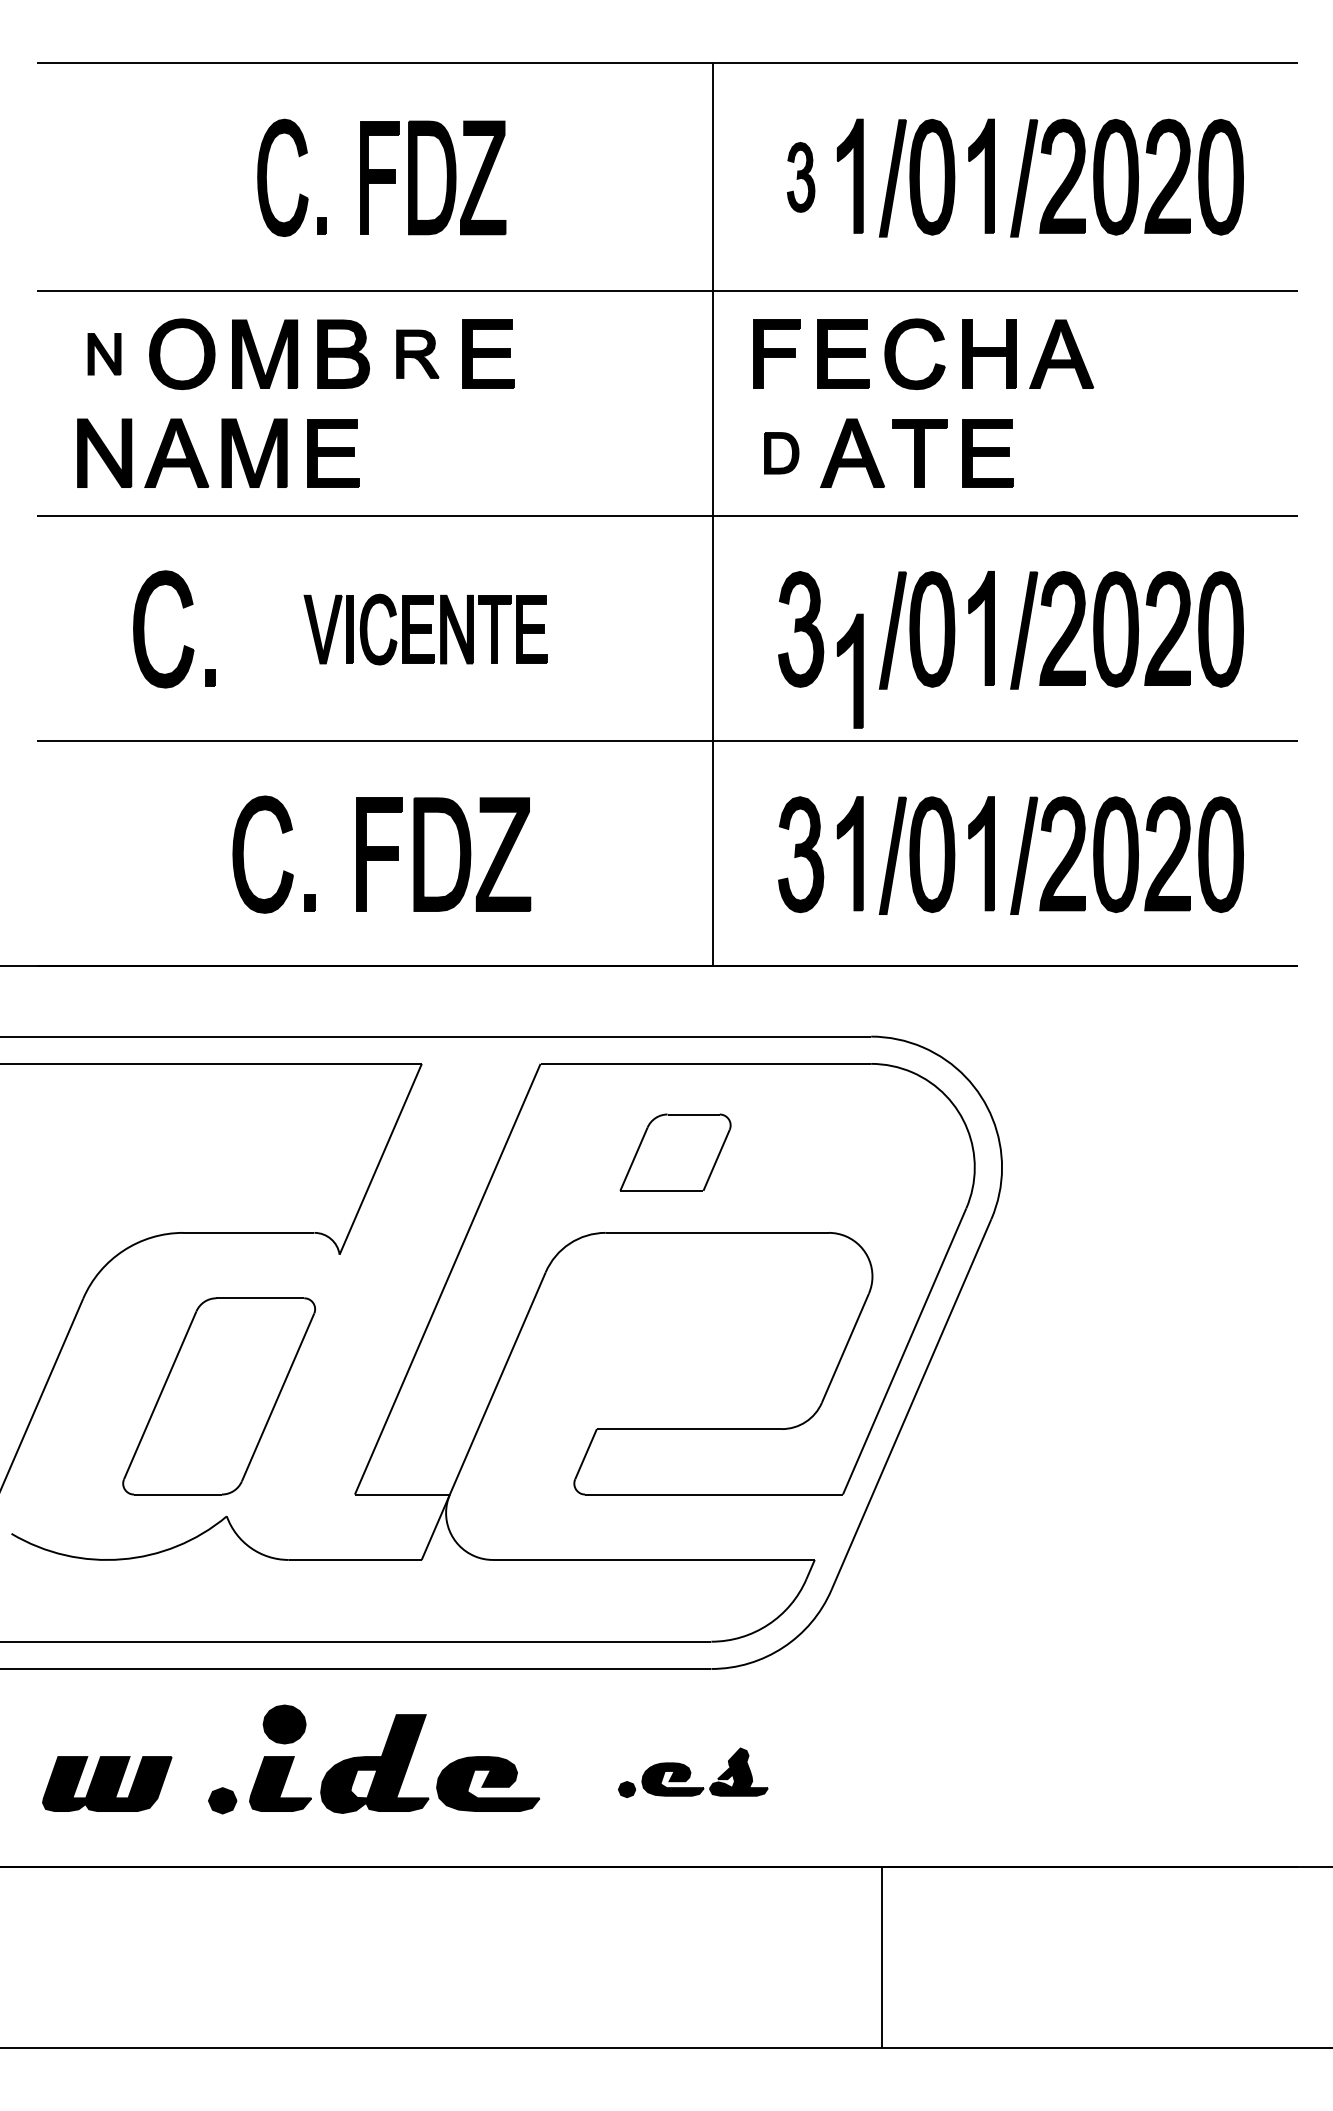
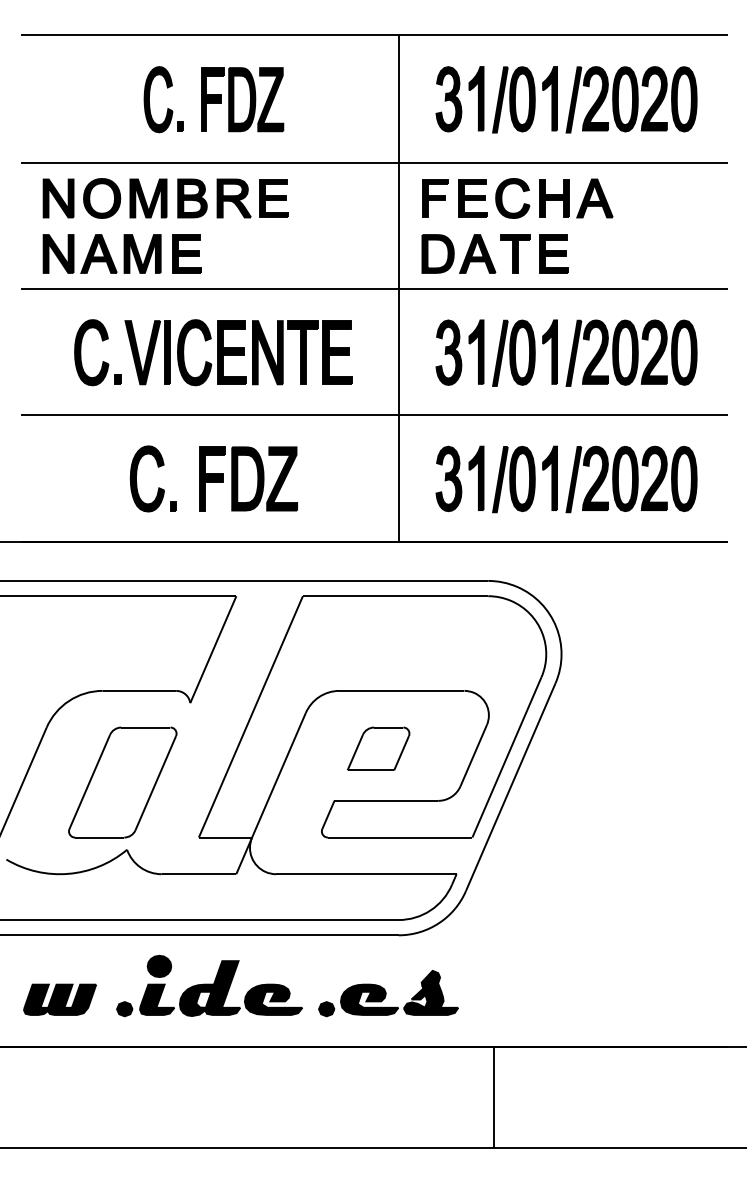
part: (800, 177) -> (448, 99), size x1.67
part: (104, 354) -> (58, 198), size x1.67
part: (416, 354) -> (233, 198), size x1.43
part: (780, 452) -> (437, 253), size x1.67
part: (425, 629) -> (238, 352), size x1.67
part: (850, 670) -> (476, 351), moved
part: (675, 1151) -> (378, 748), moved
part: (693, 1772) -> (388, 993), size x1.67

